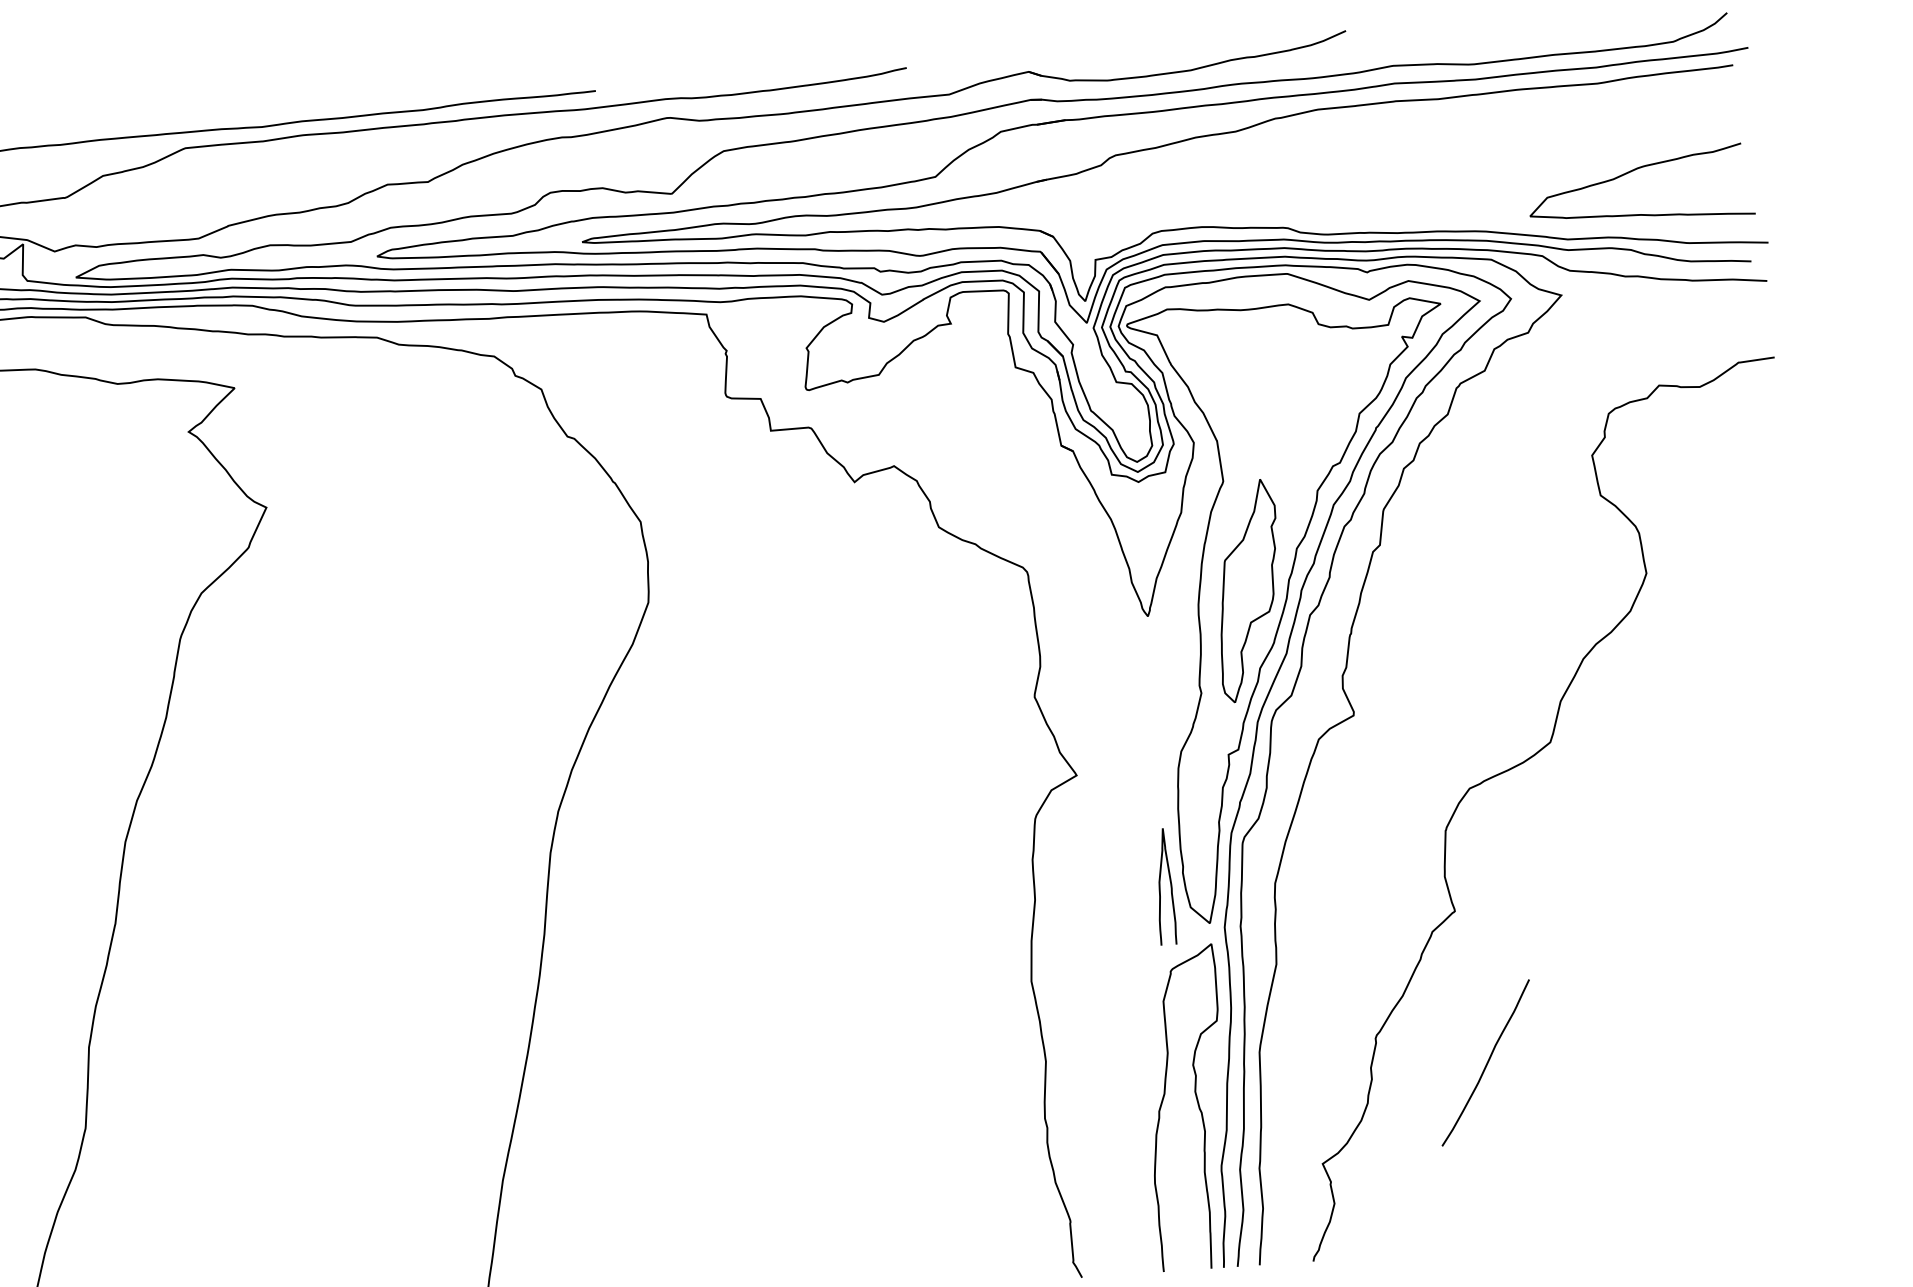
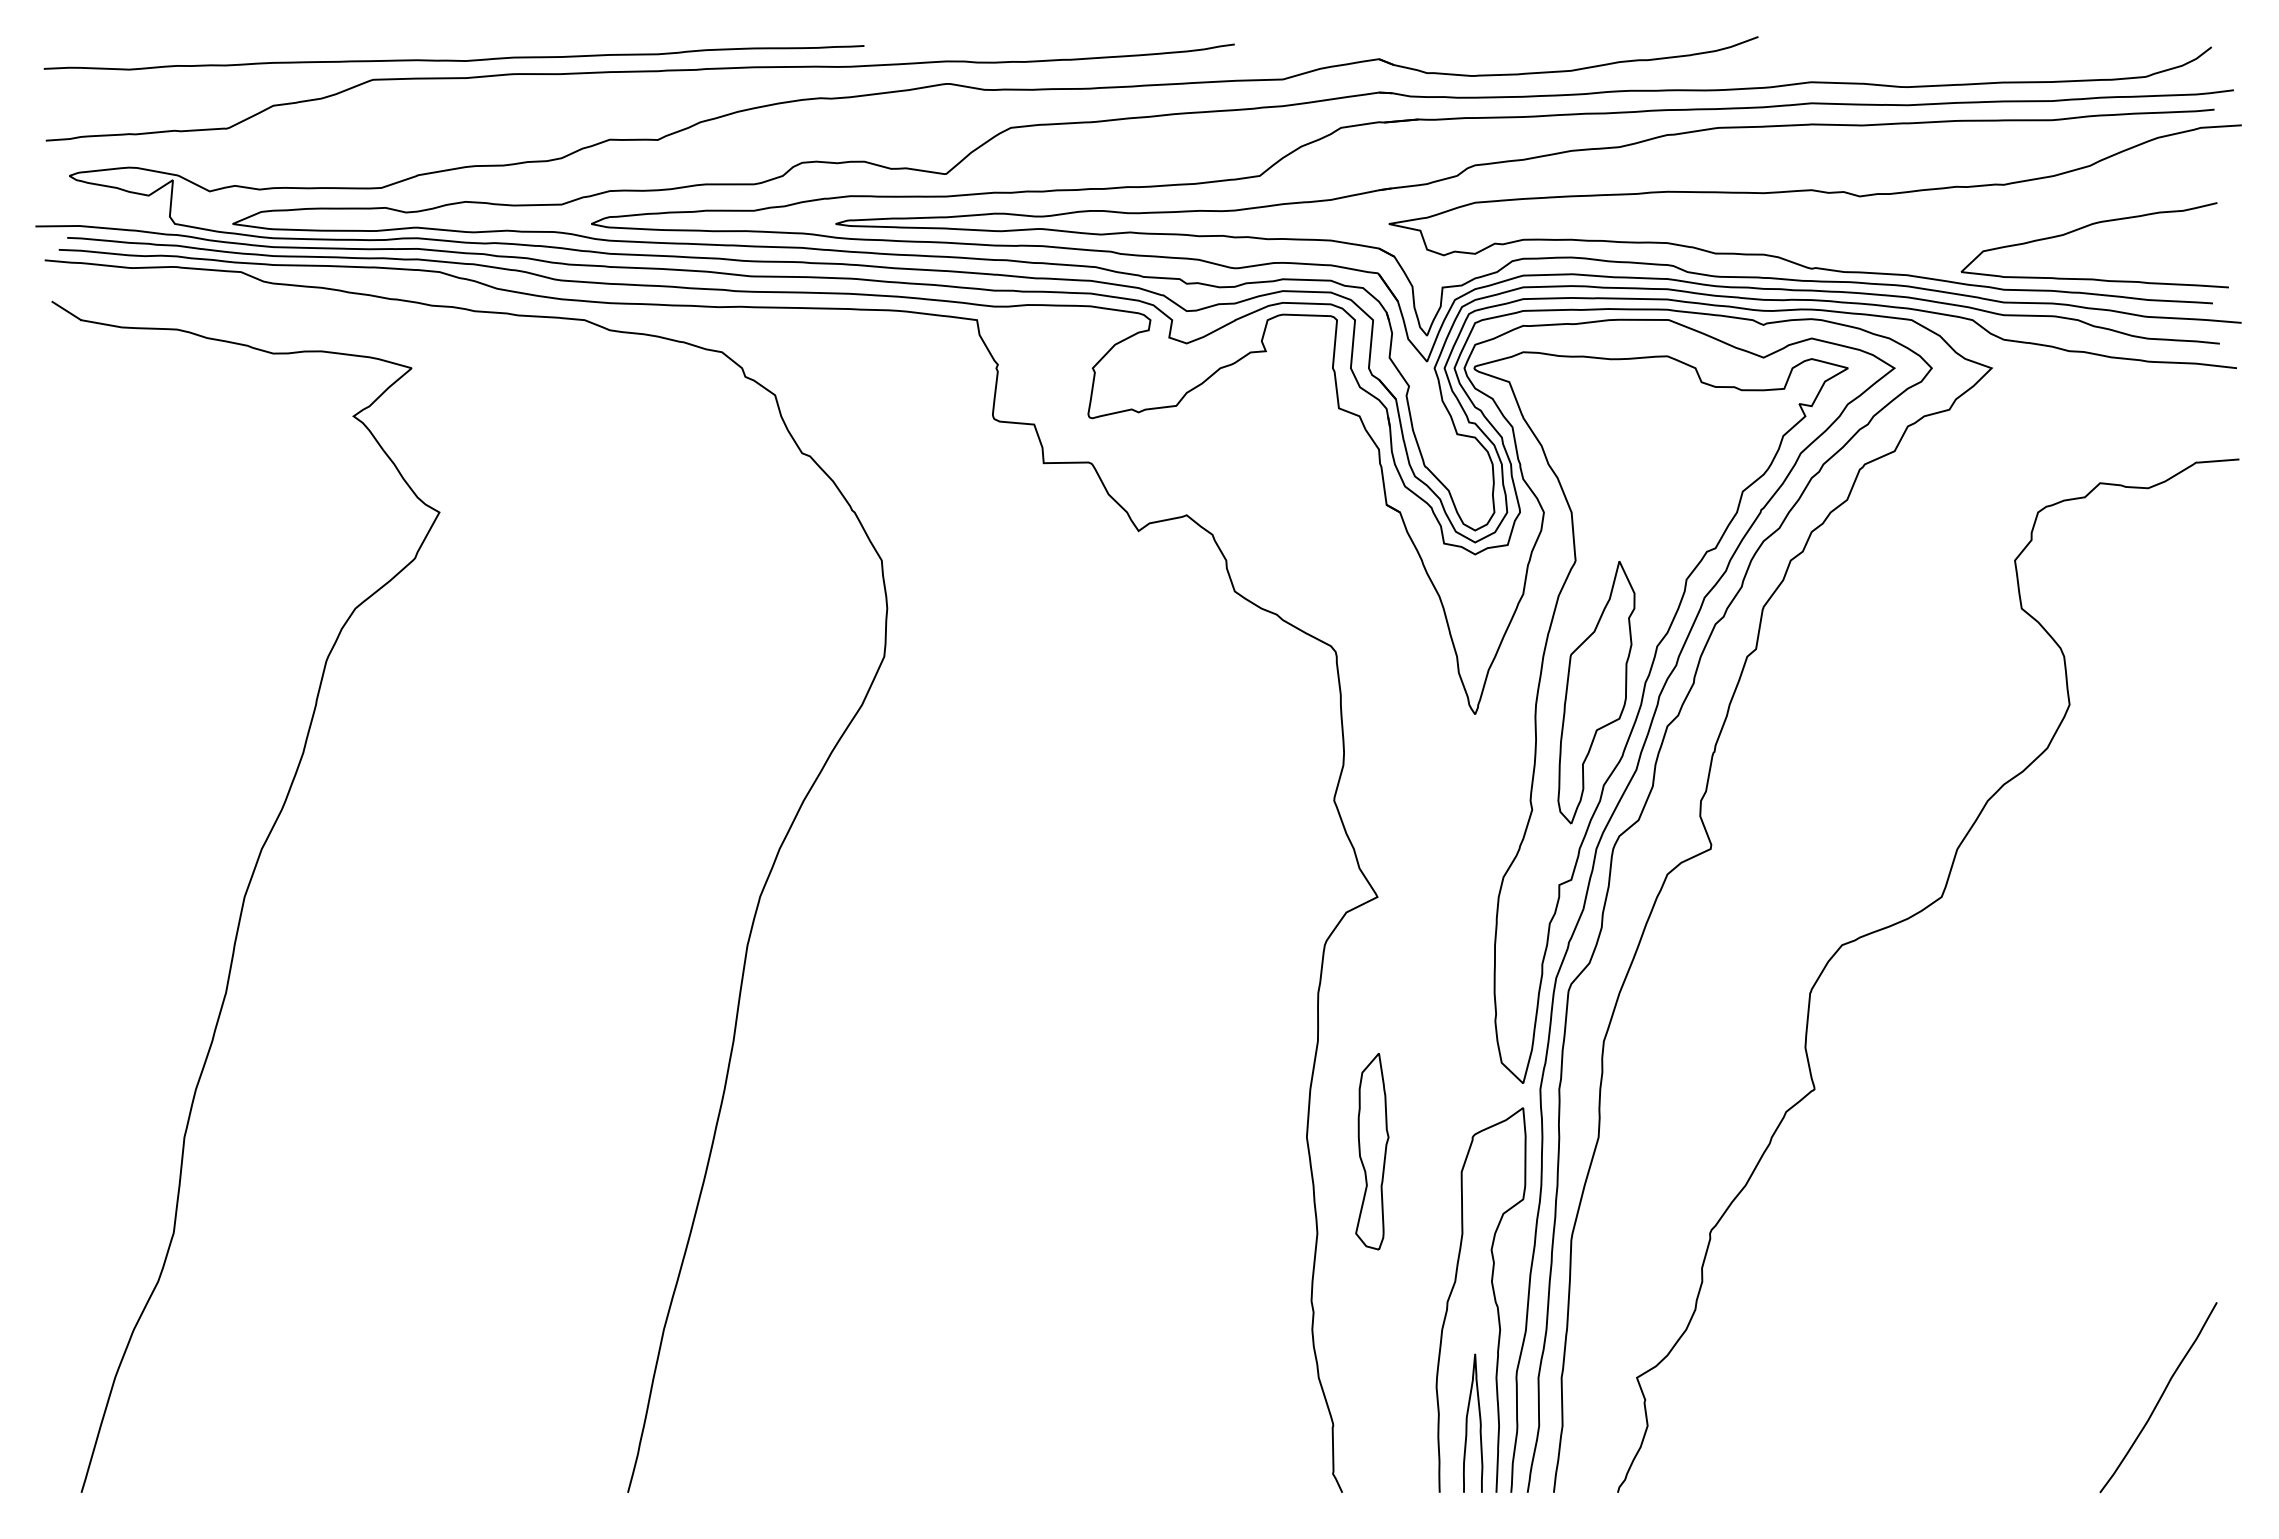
curve: (1405, 158) -> (1818, 192), added
curve: (1160, 886) -> (1467, 1422), moved
part: (1087, 989) -> (1372, 1151), added
curve: (1486, 1062) -> (2159, 1397), moved

